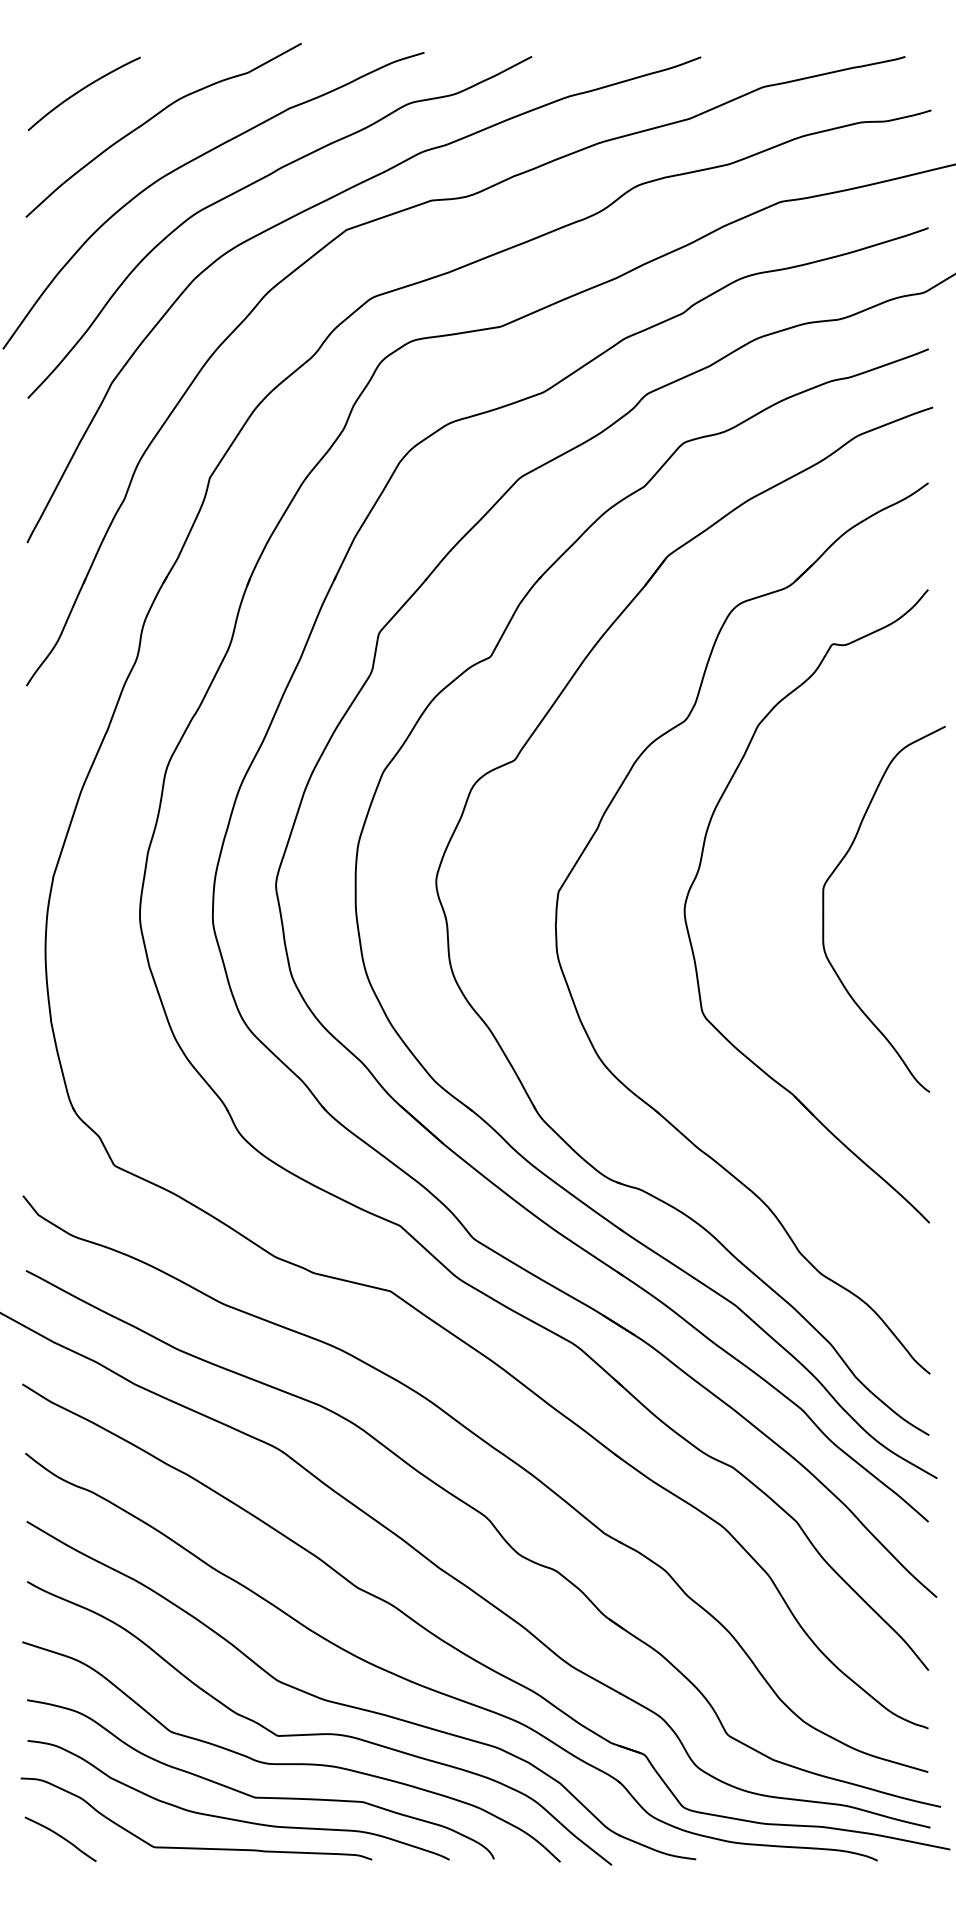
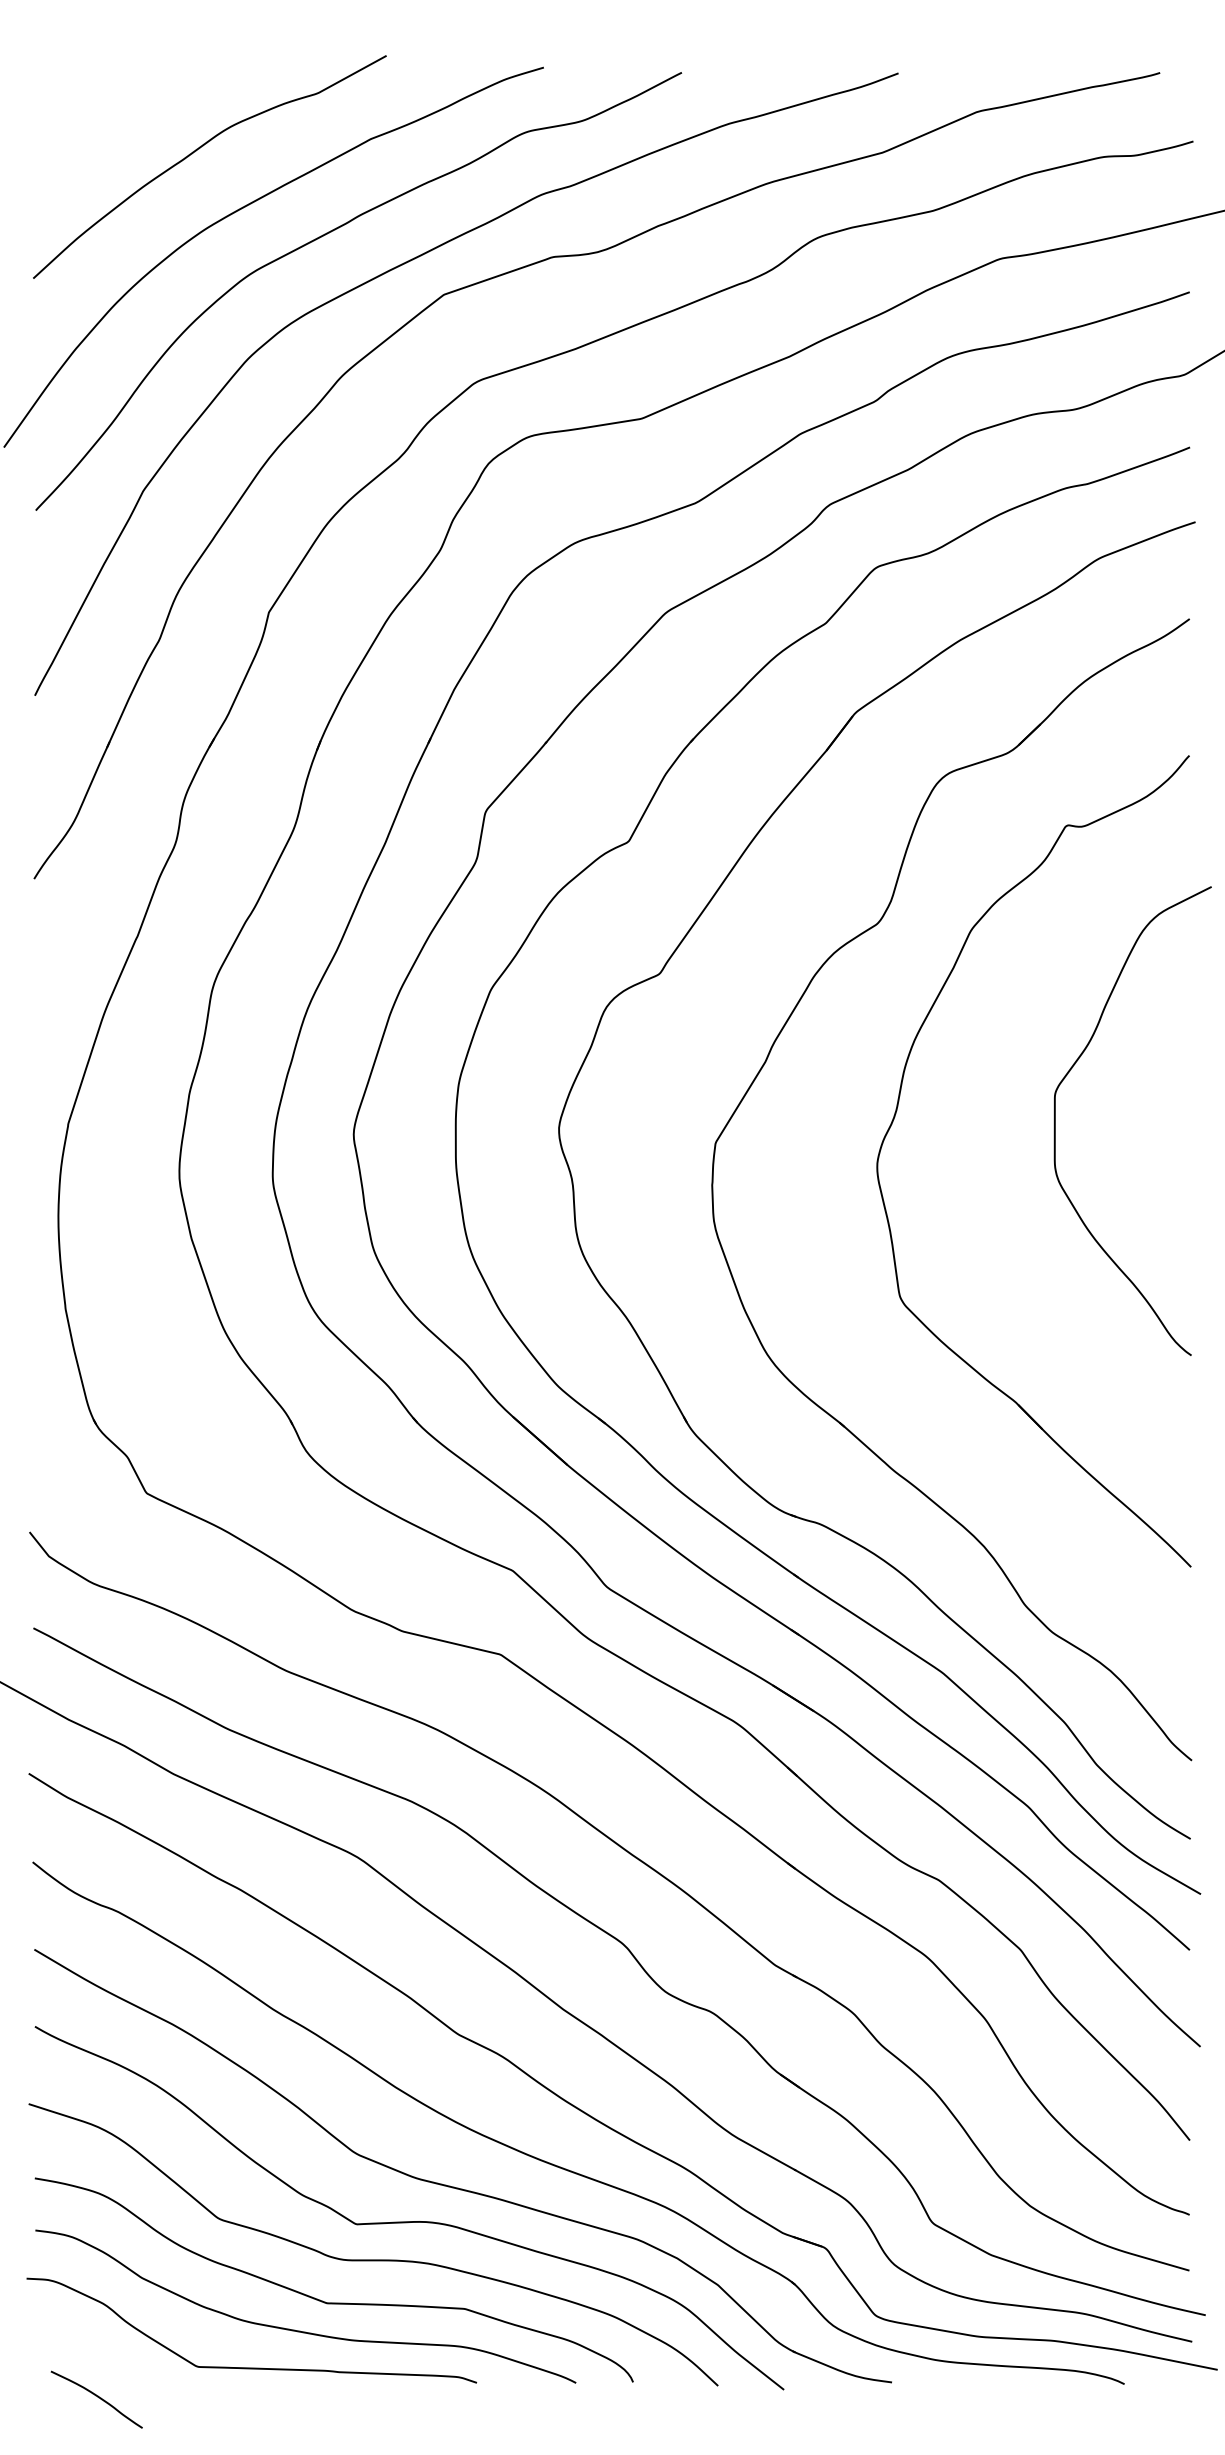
curve: (81, 90) -> (104, 116), removed
curve: (823, 908) -> (1055, 1120), moved
curve: (61, 1837) -> (97, 2397), moved

